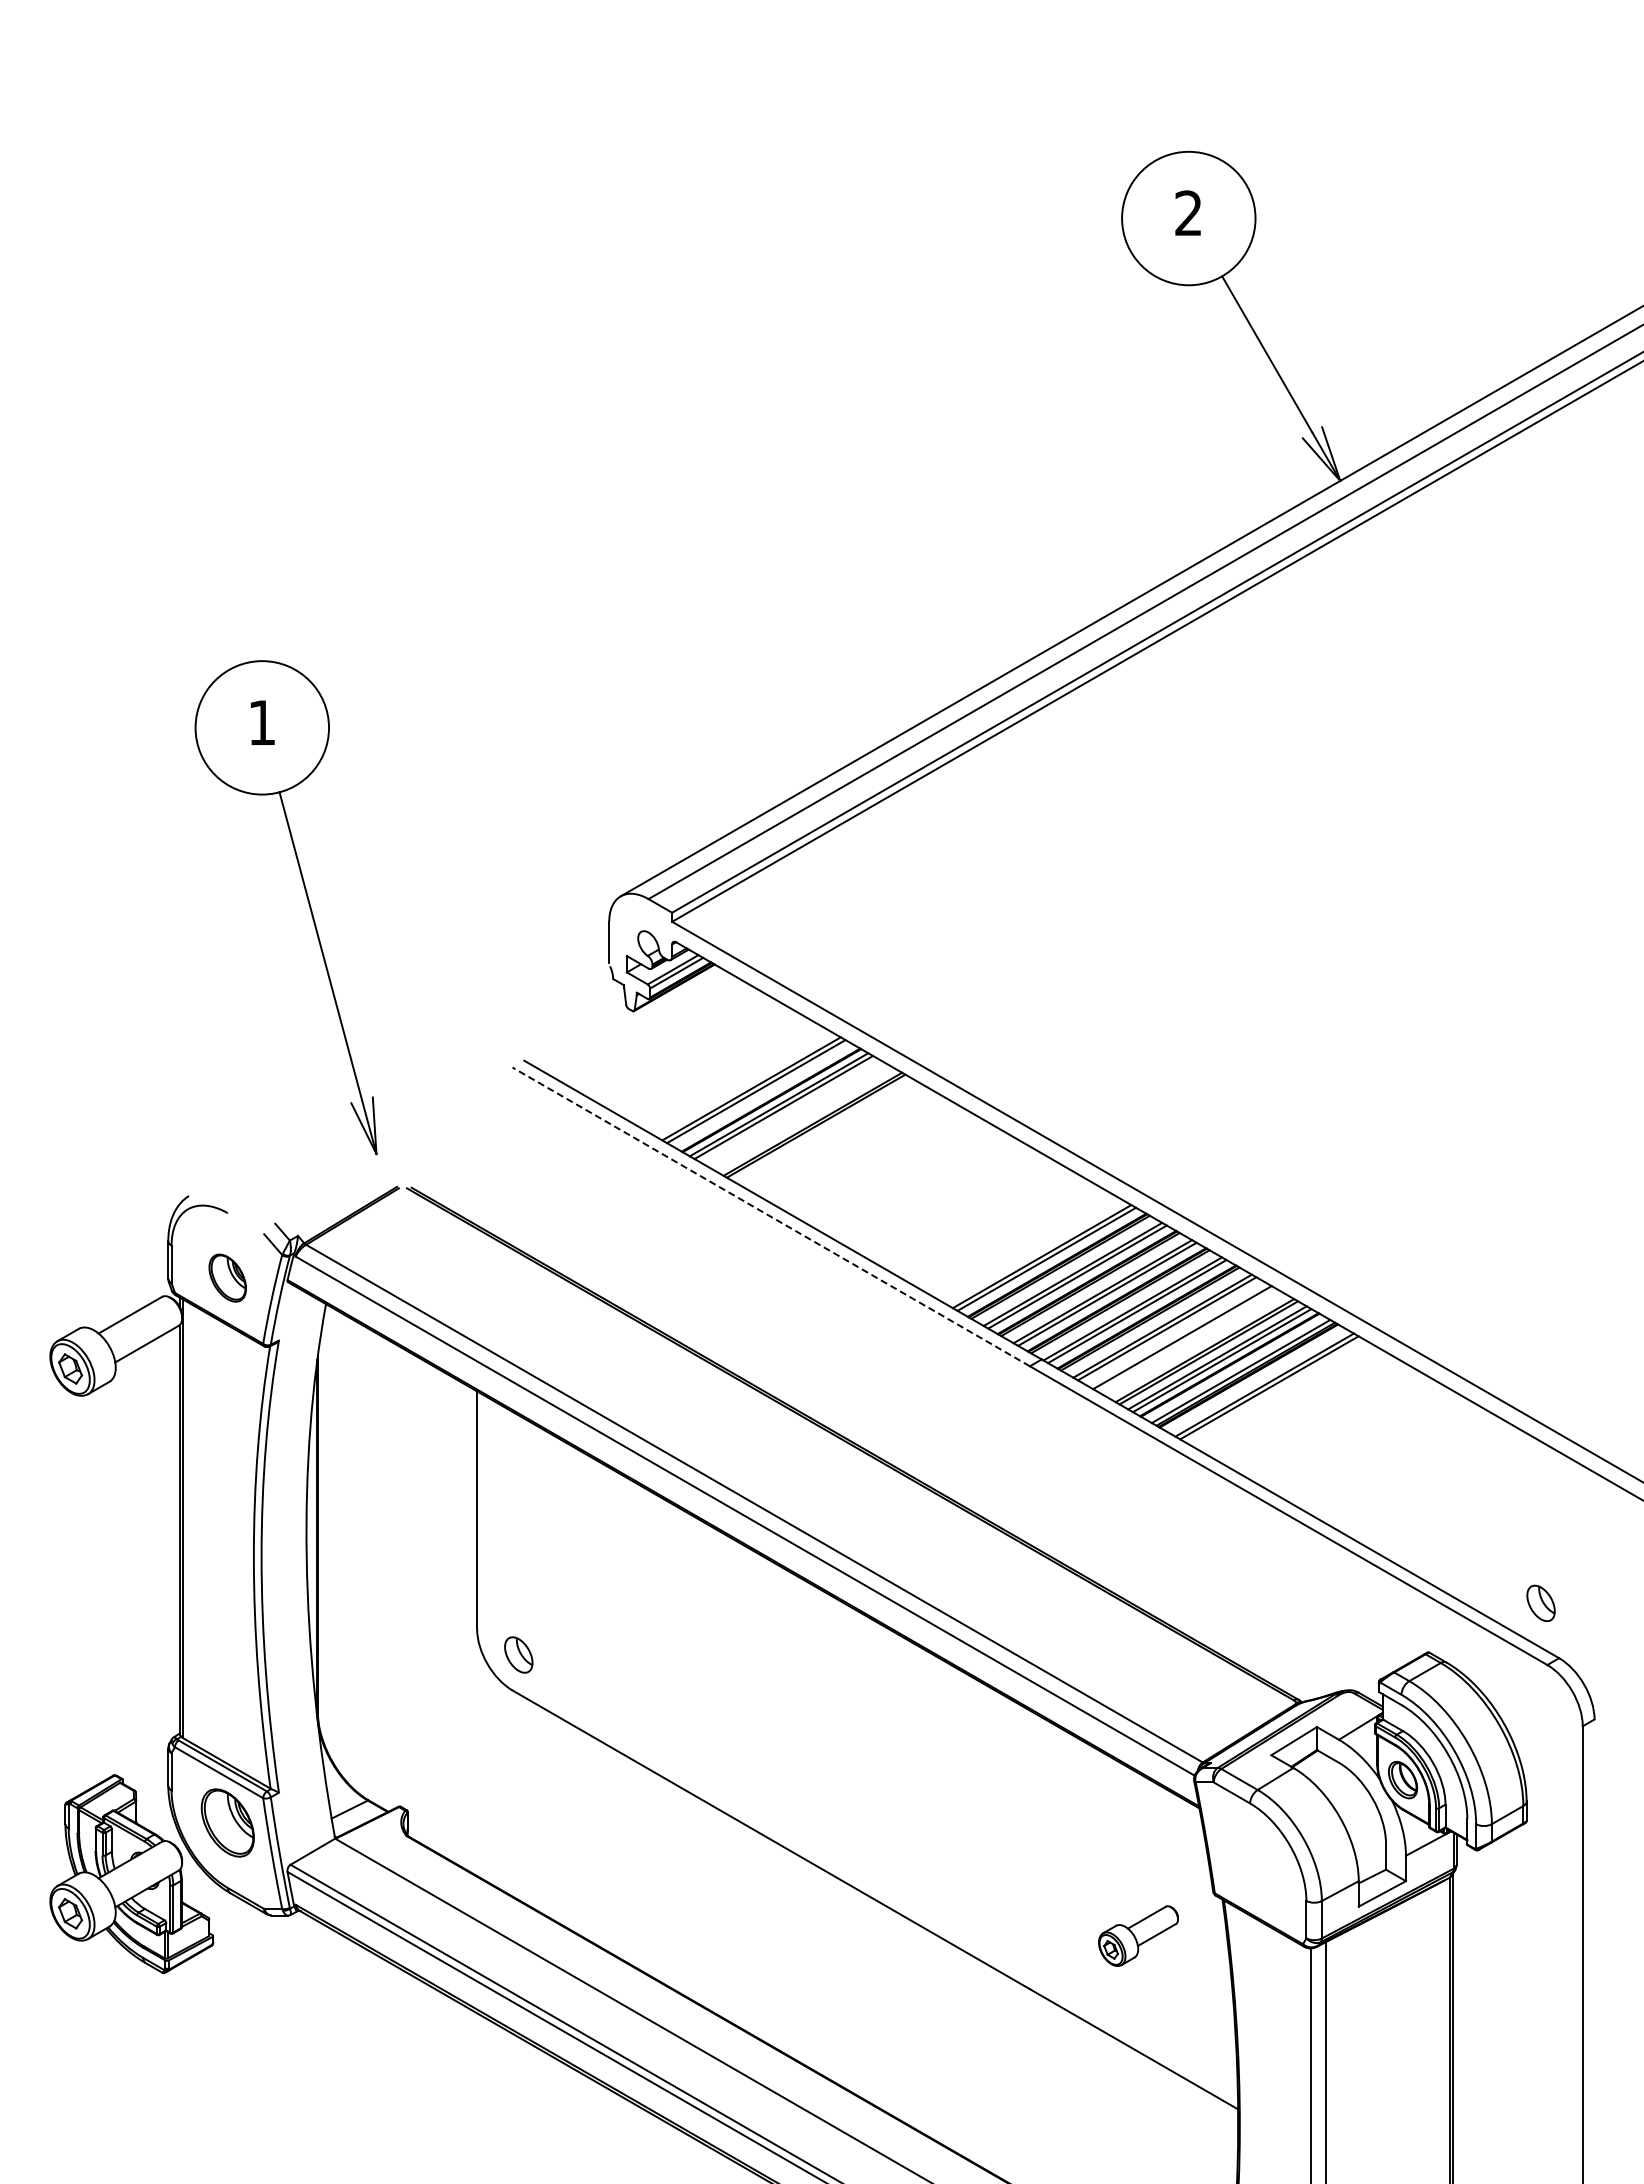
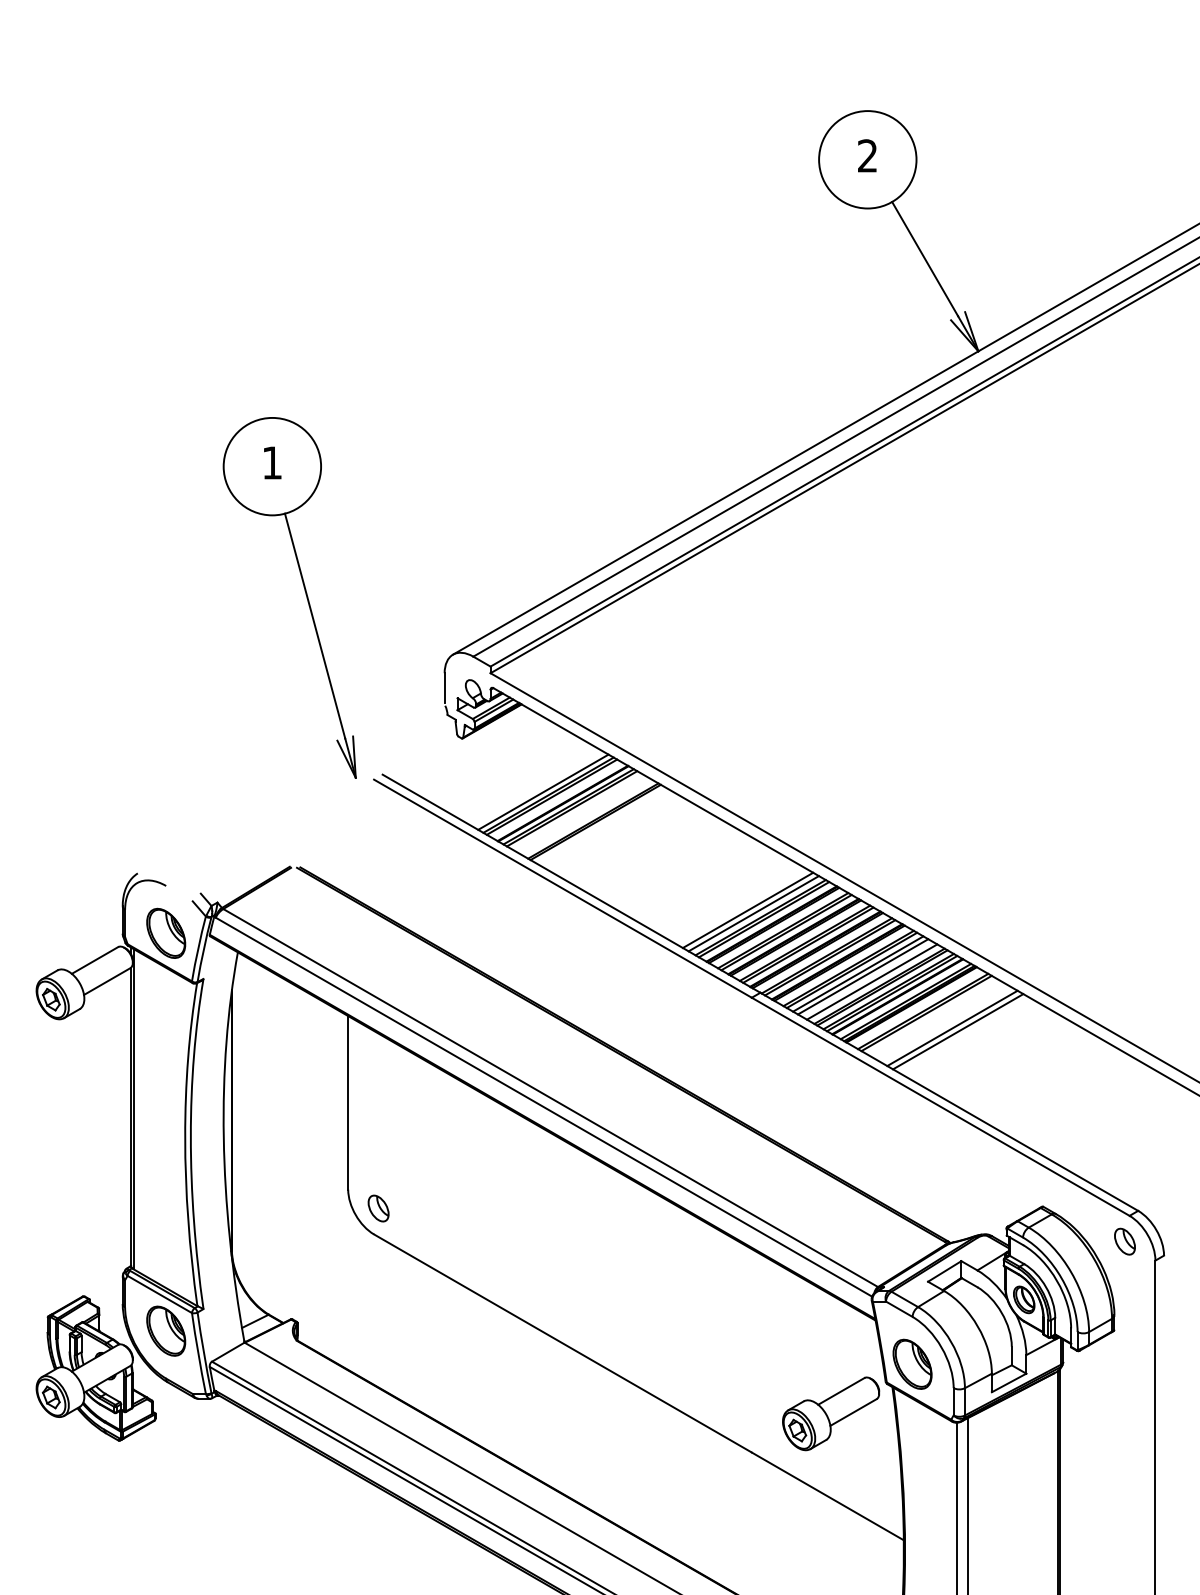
part: (307, 901) -> (305, 593), moved
line: (744, 1084) -> (543, 792), added
line: (771, 1216) -> (563, 888), dashed -> solid
line: (1024, 1246) -> (747, 910), added
line: (1032, 1250) -> (753, 913), added
part: (227, 1277) -> (165, 932), size x1.43
line: (1175, 1333) -> (858, 973), added
line: (1194, 1344) -> (871, 981), added
line: (1304, 1407) -> (952, 1027), added
line: (1312, 1412) -> (958, 1031), added
part: (1540, 1603) -> (1124, 1241), moved
part: (1250, 1868) -> (912, 1364), added
part: (1138, 1935) -> (831, 1413), size x1.67

